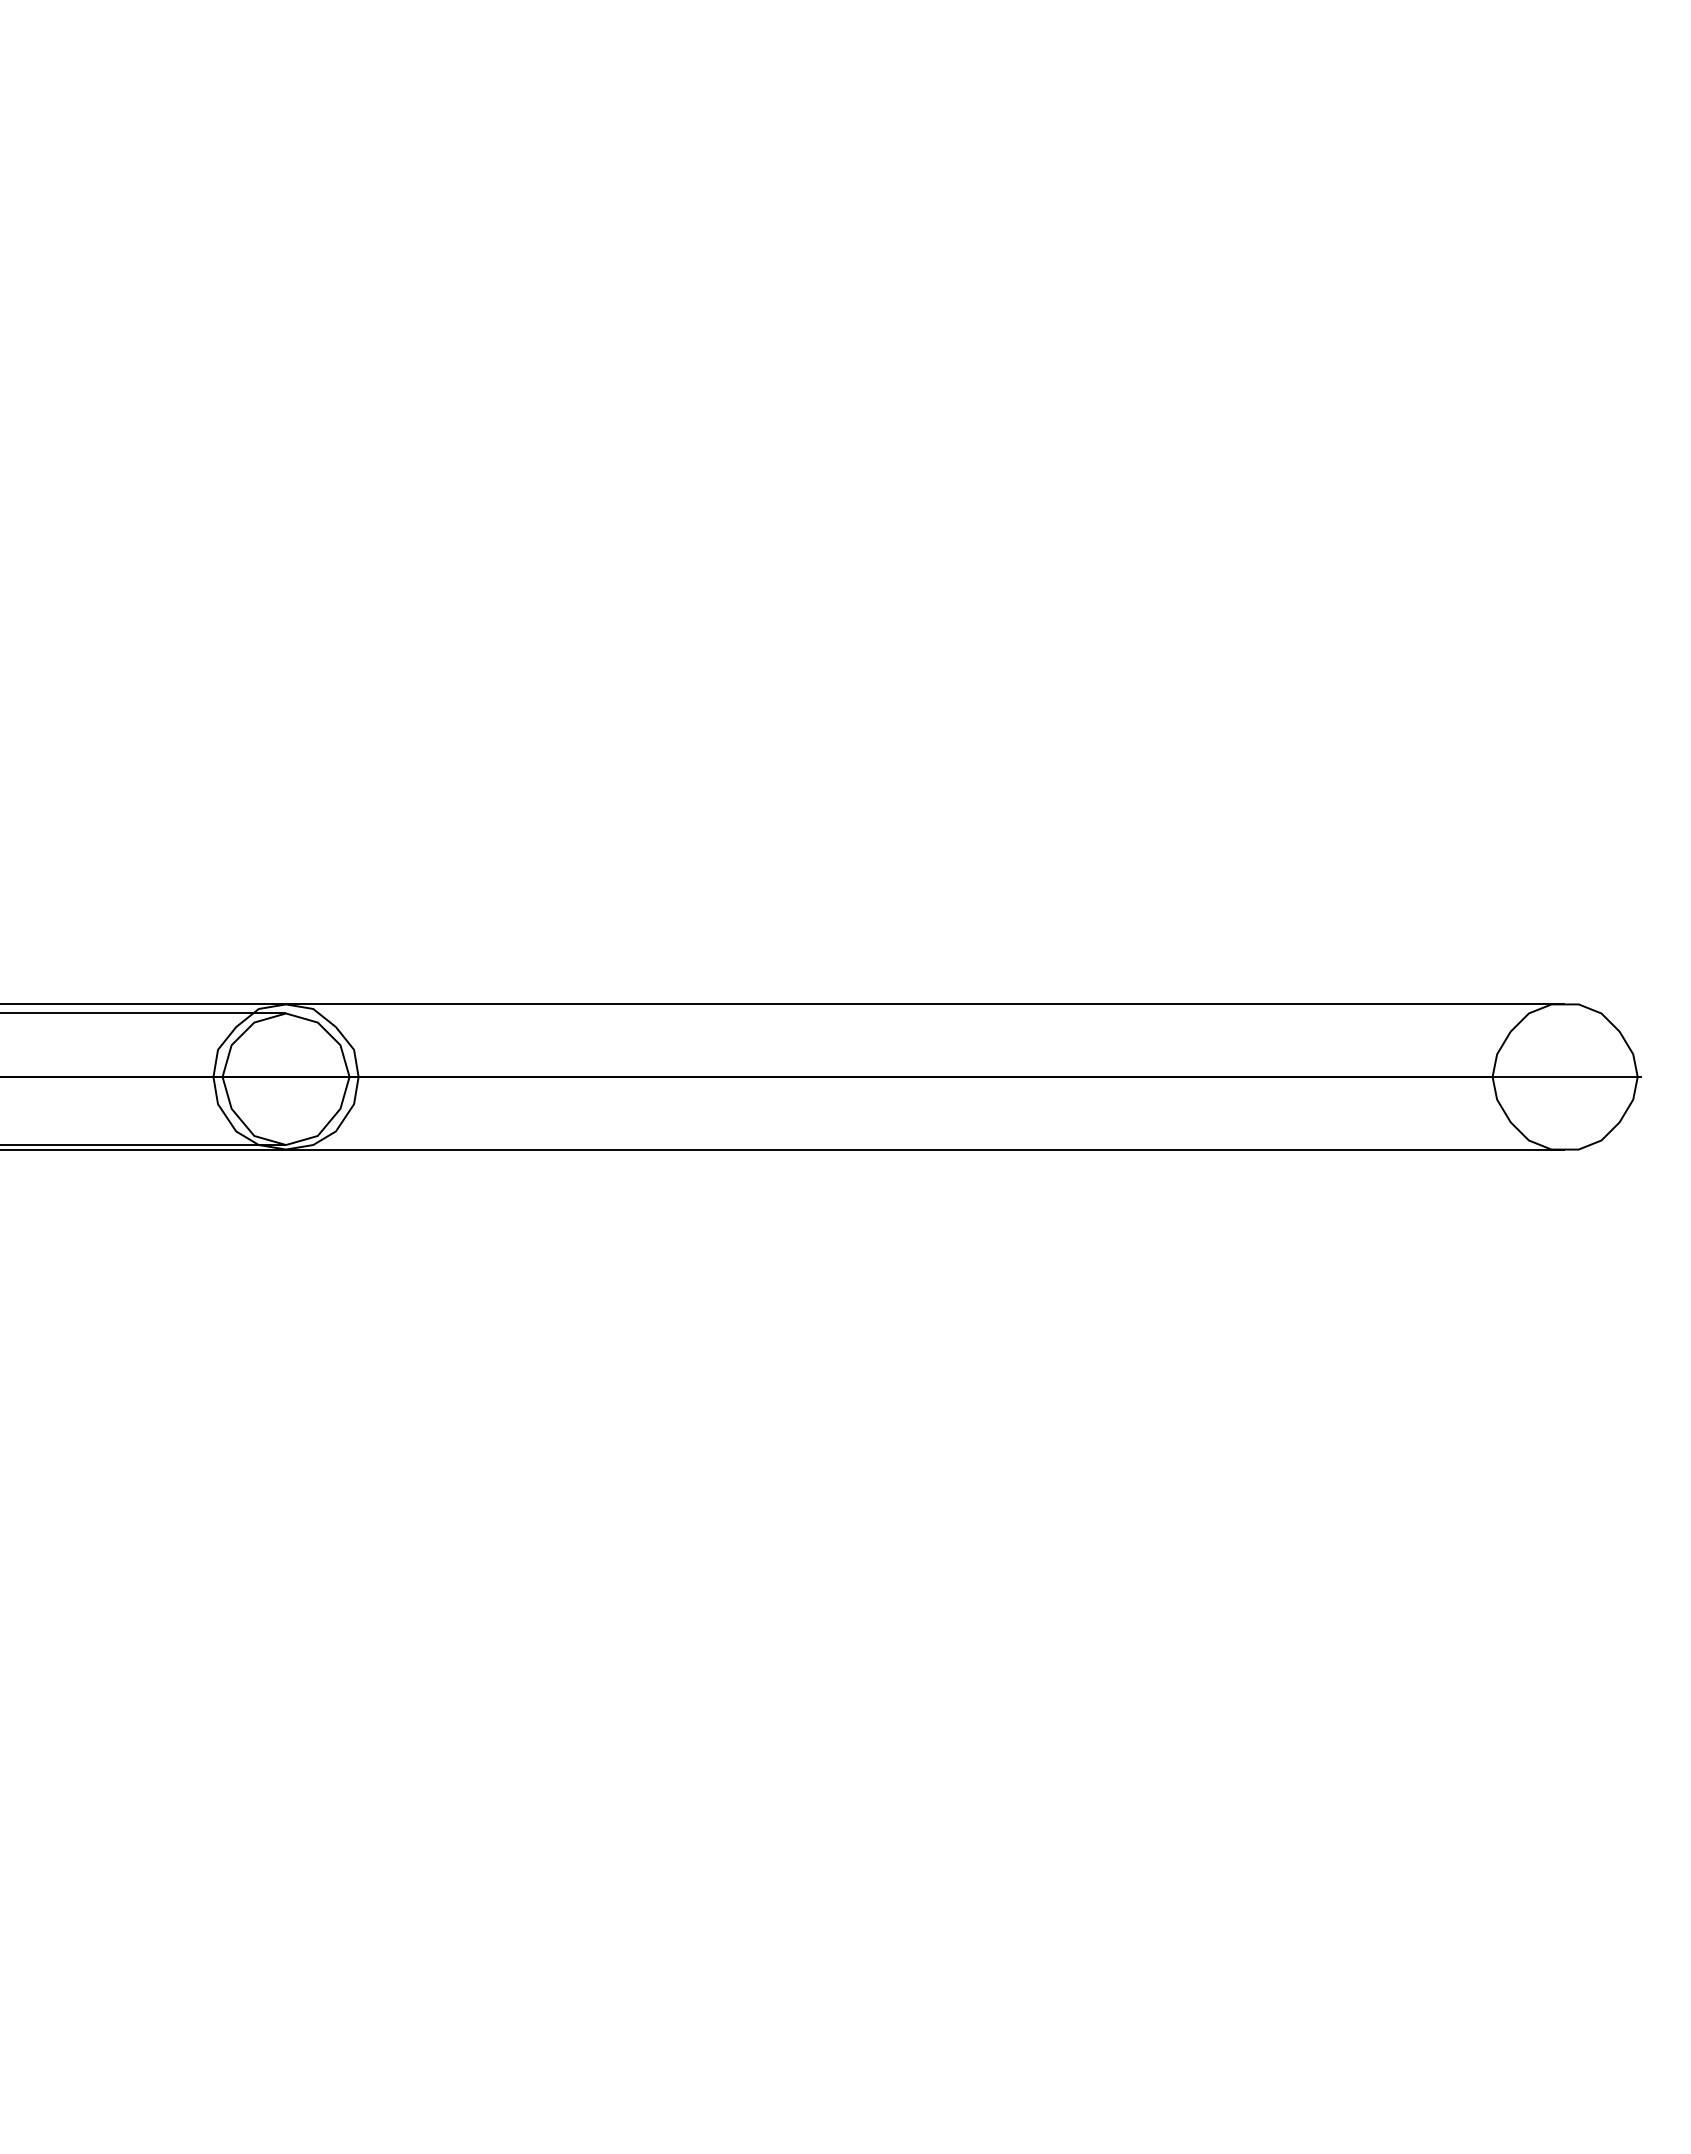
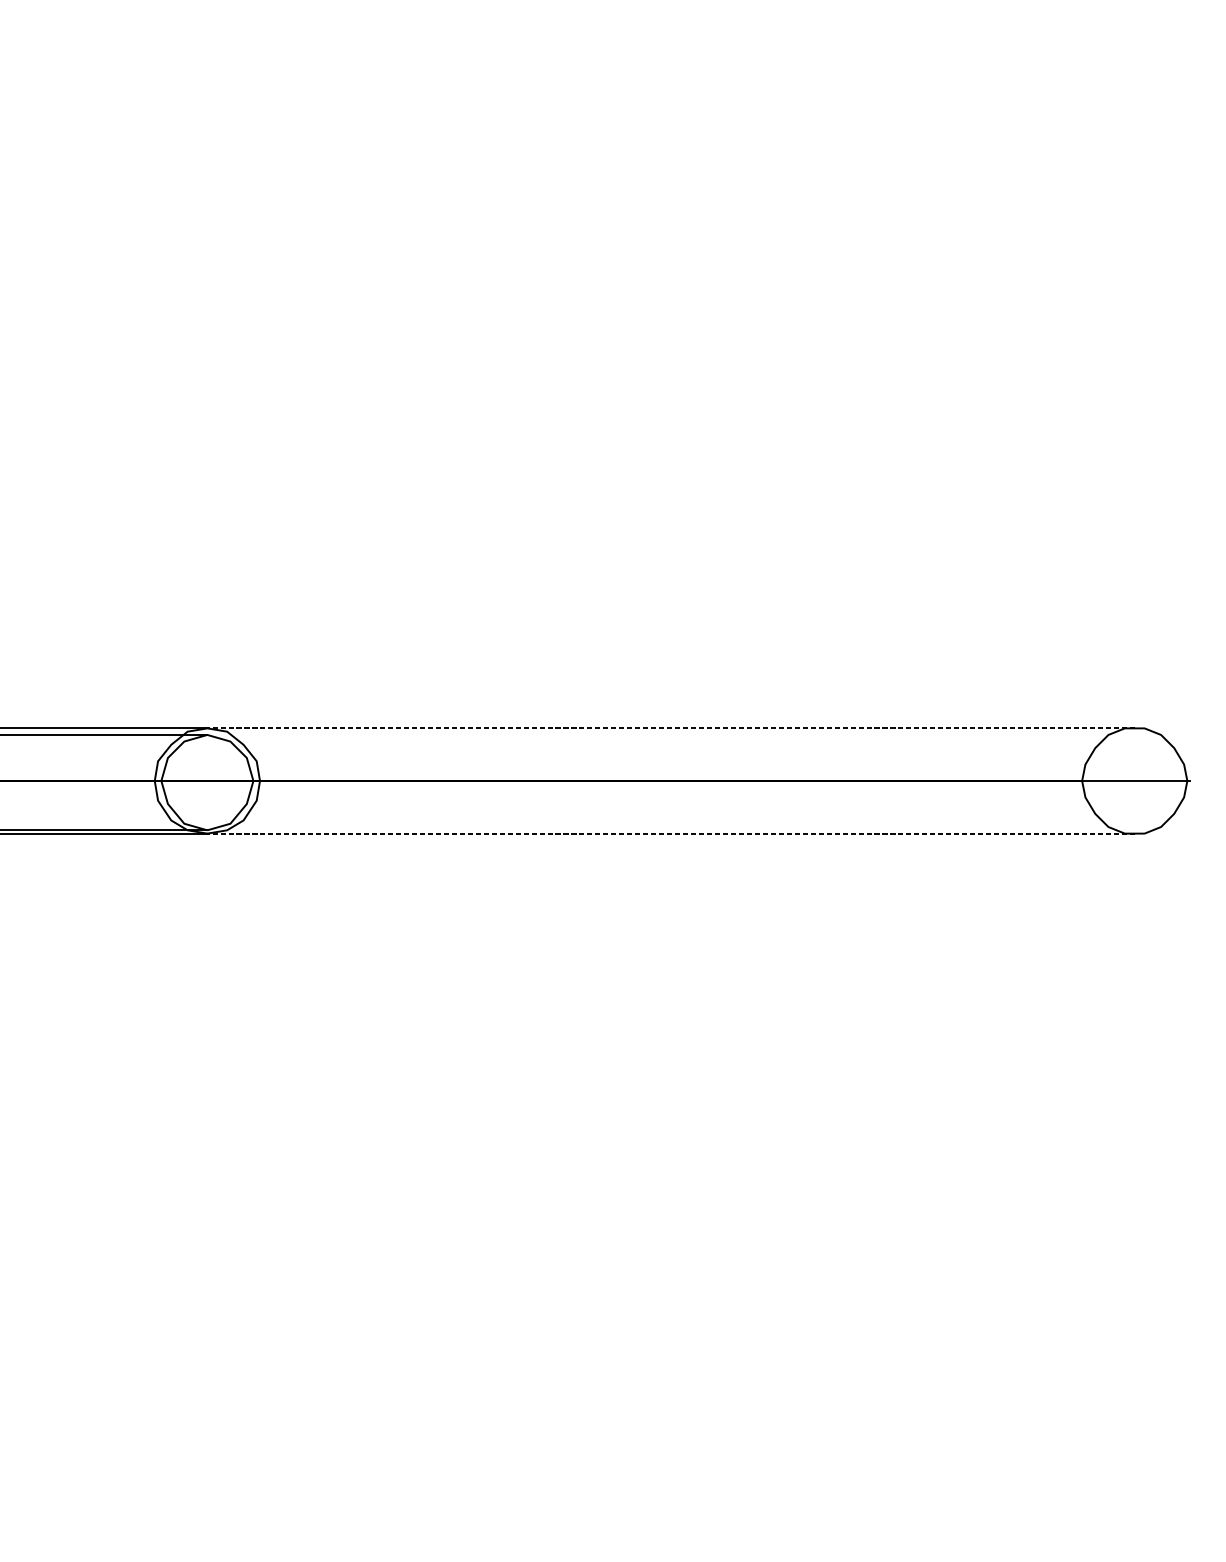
line: (925, 1004) -> (671, 728), solid -> dashed
line: (925, 1149) -> (671, 833), solid -> dashed

